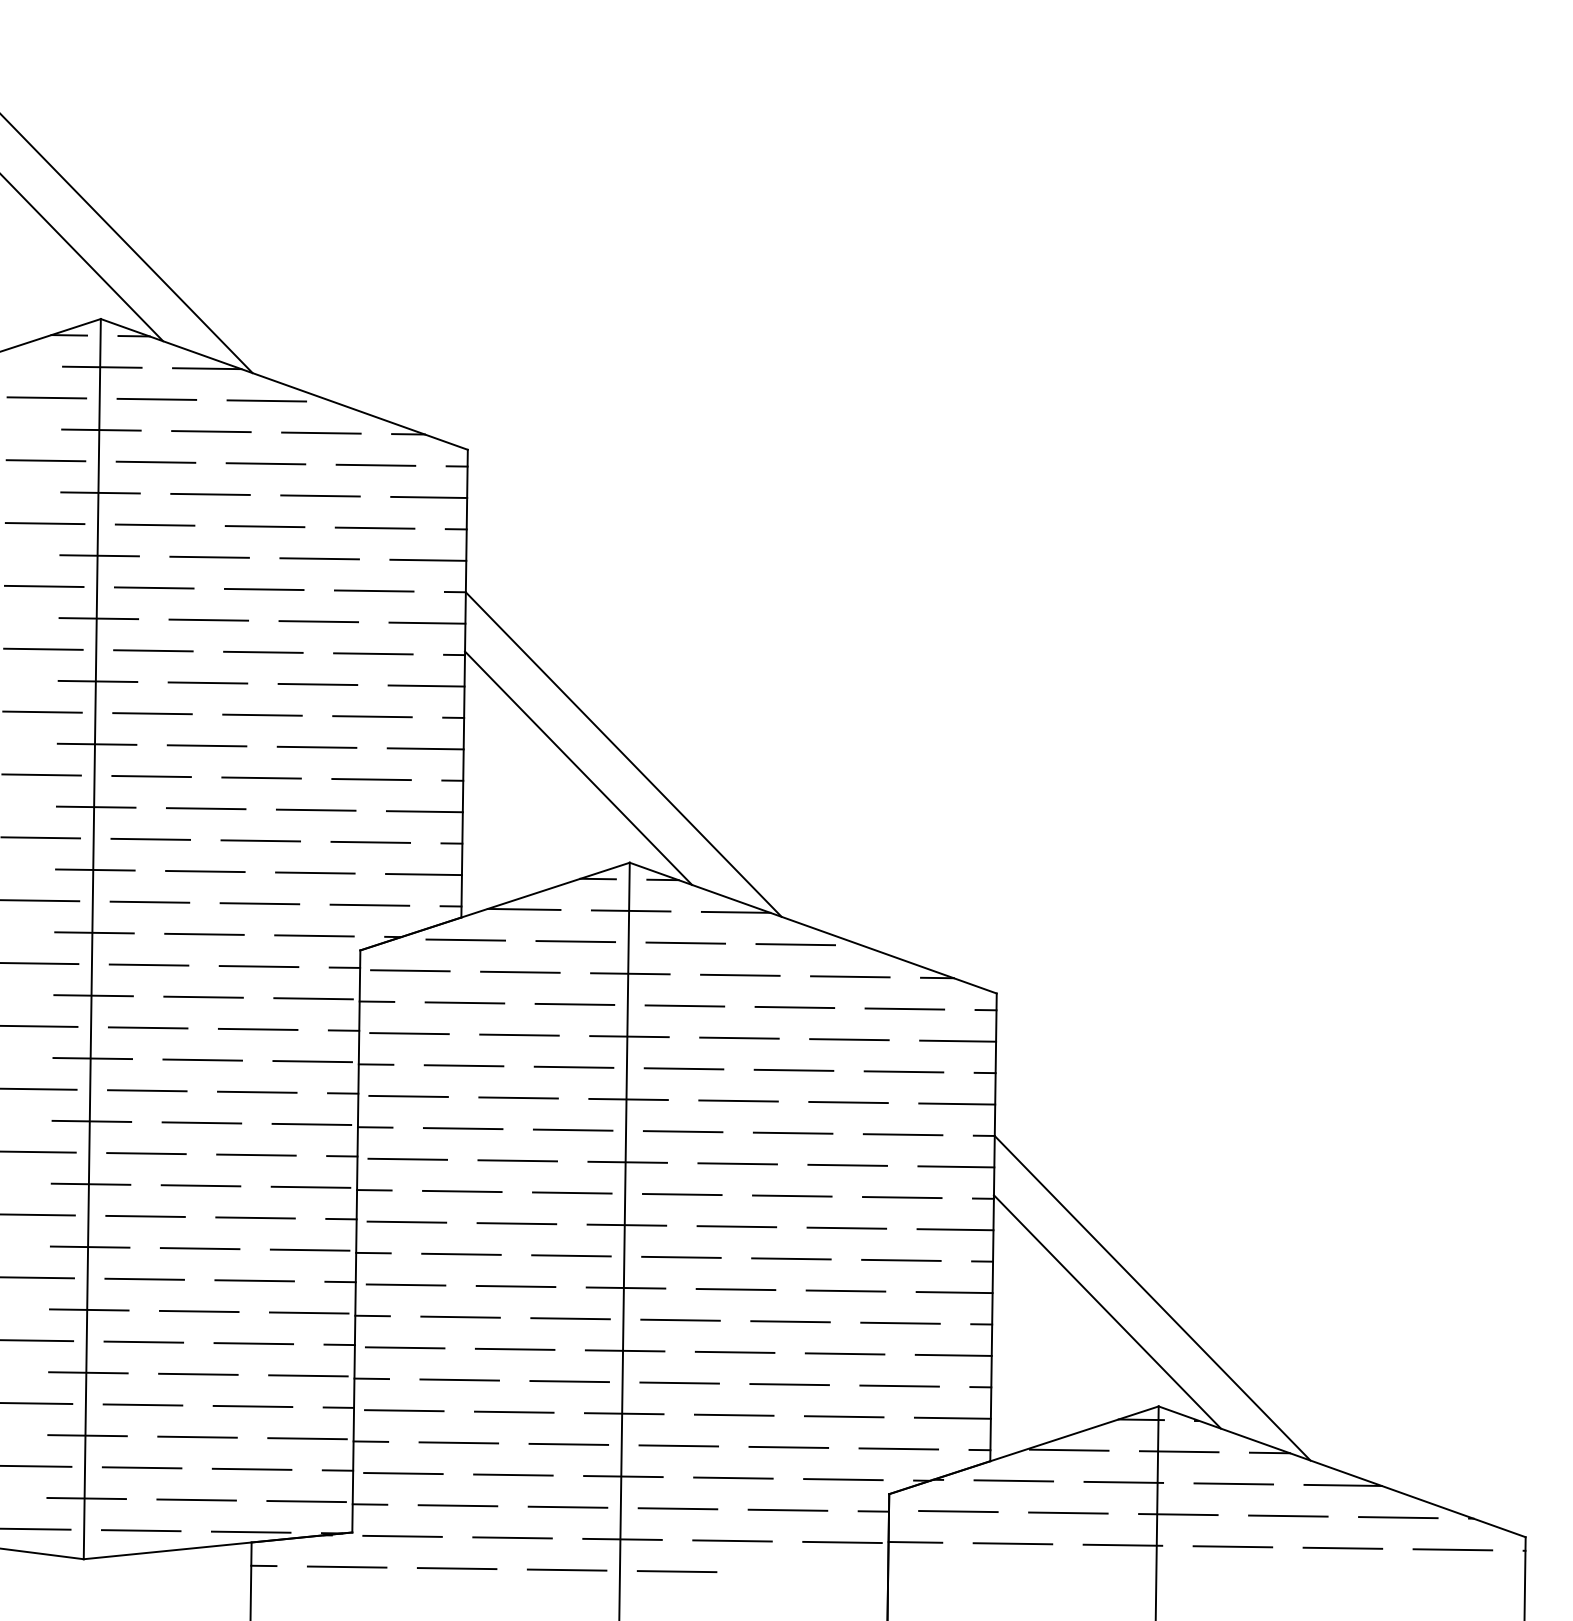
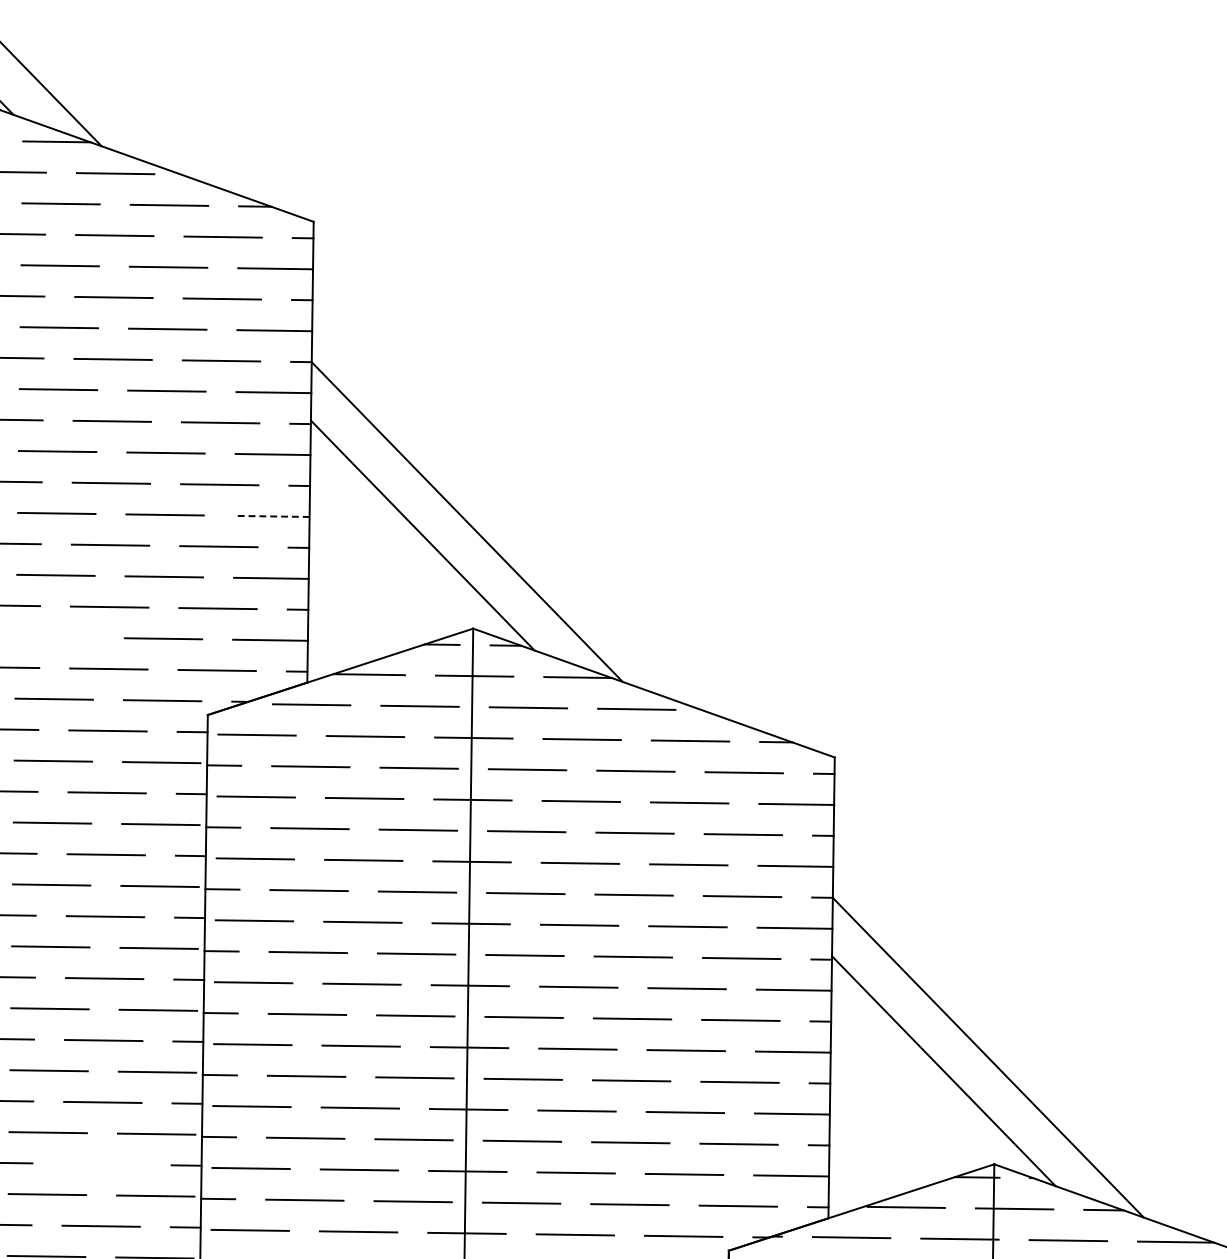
line: (425, 748) -> (271, 516), solid -> dashed
line: (205, 871) -> (55, 637), removed
line: (252, 1406) -> (101, 1164), removed

